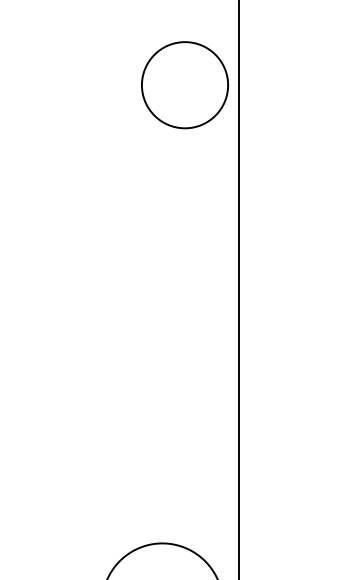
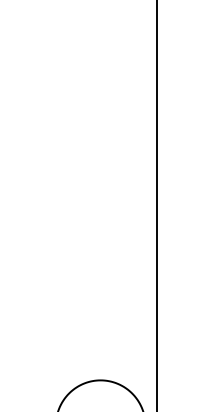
circle: (184, 85) -> (116, 41), removed

